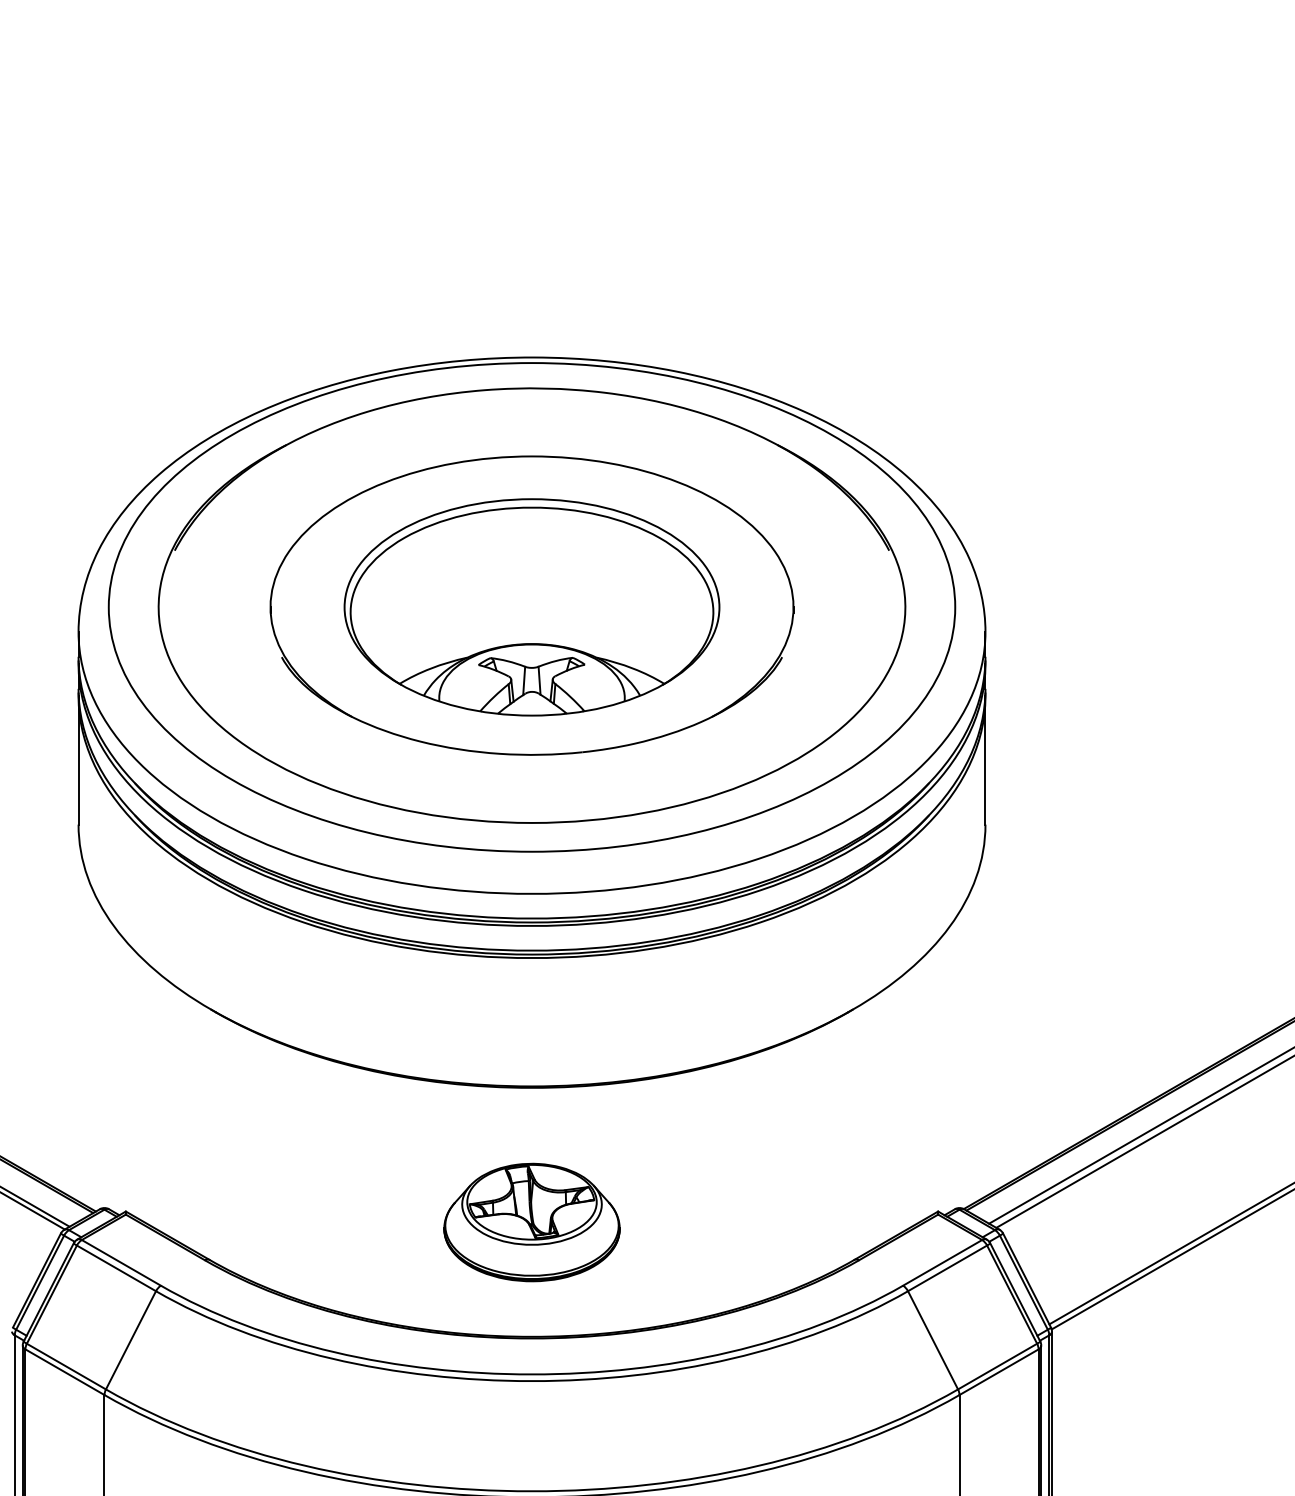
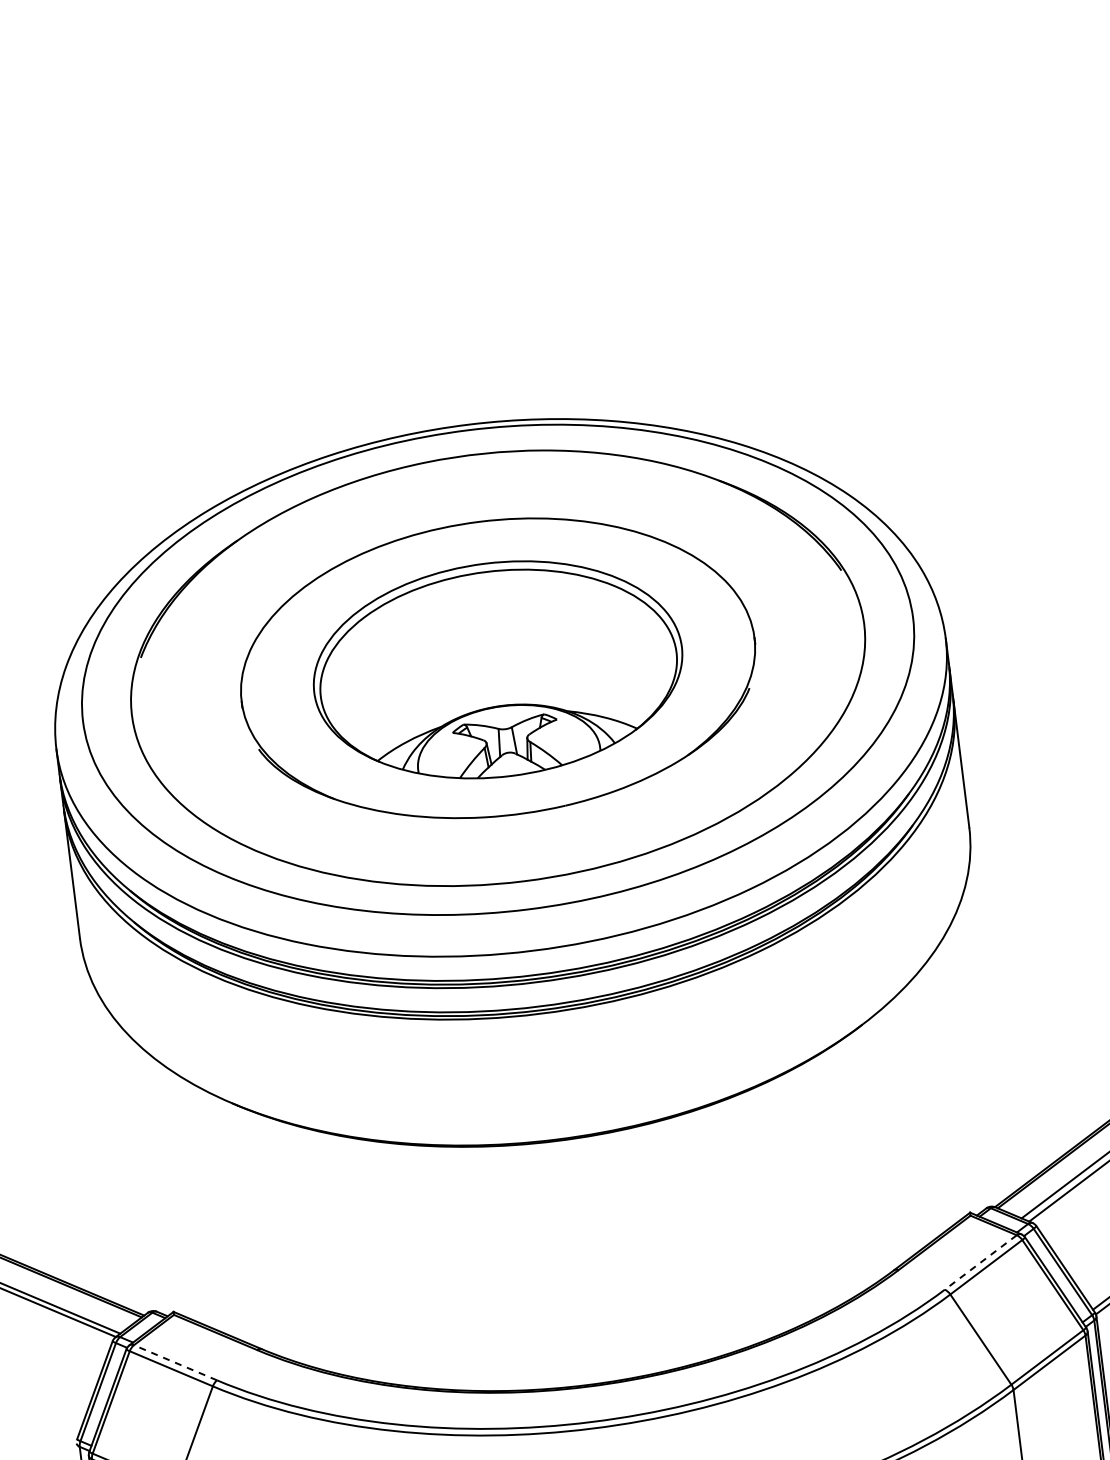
part: (531, 1222) -> (572, 1273), removed
line: (121, 1262) -> (175, 1362), solid -> dashed
line: (942, 1262) -> (980, 1262), solid -> dashed

